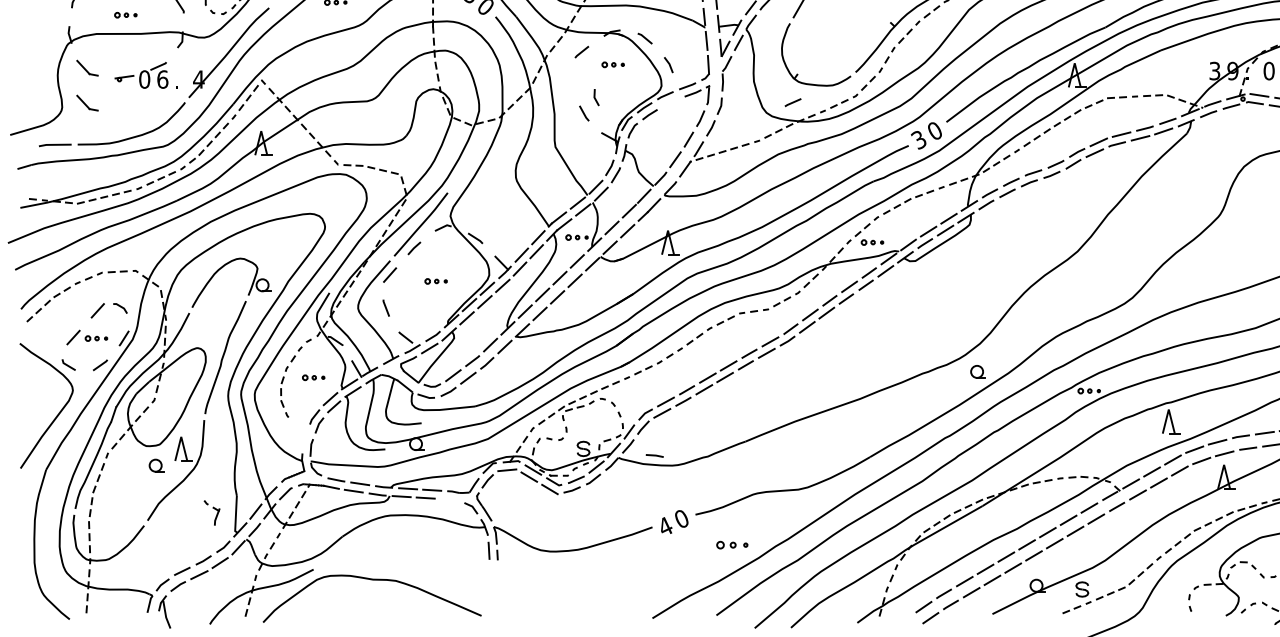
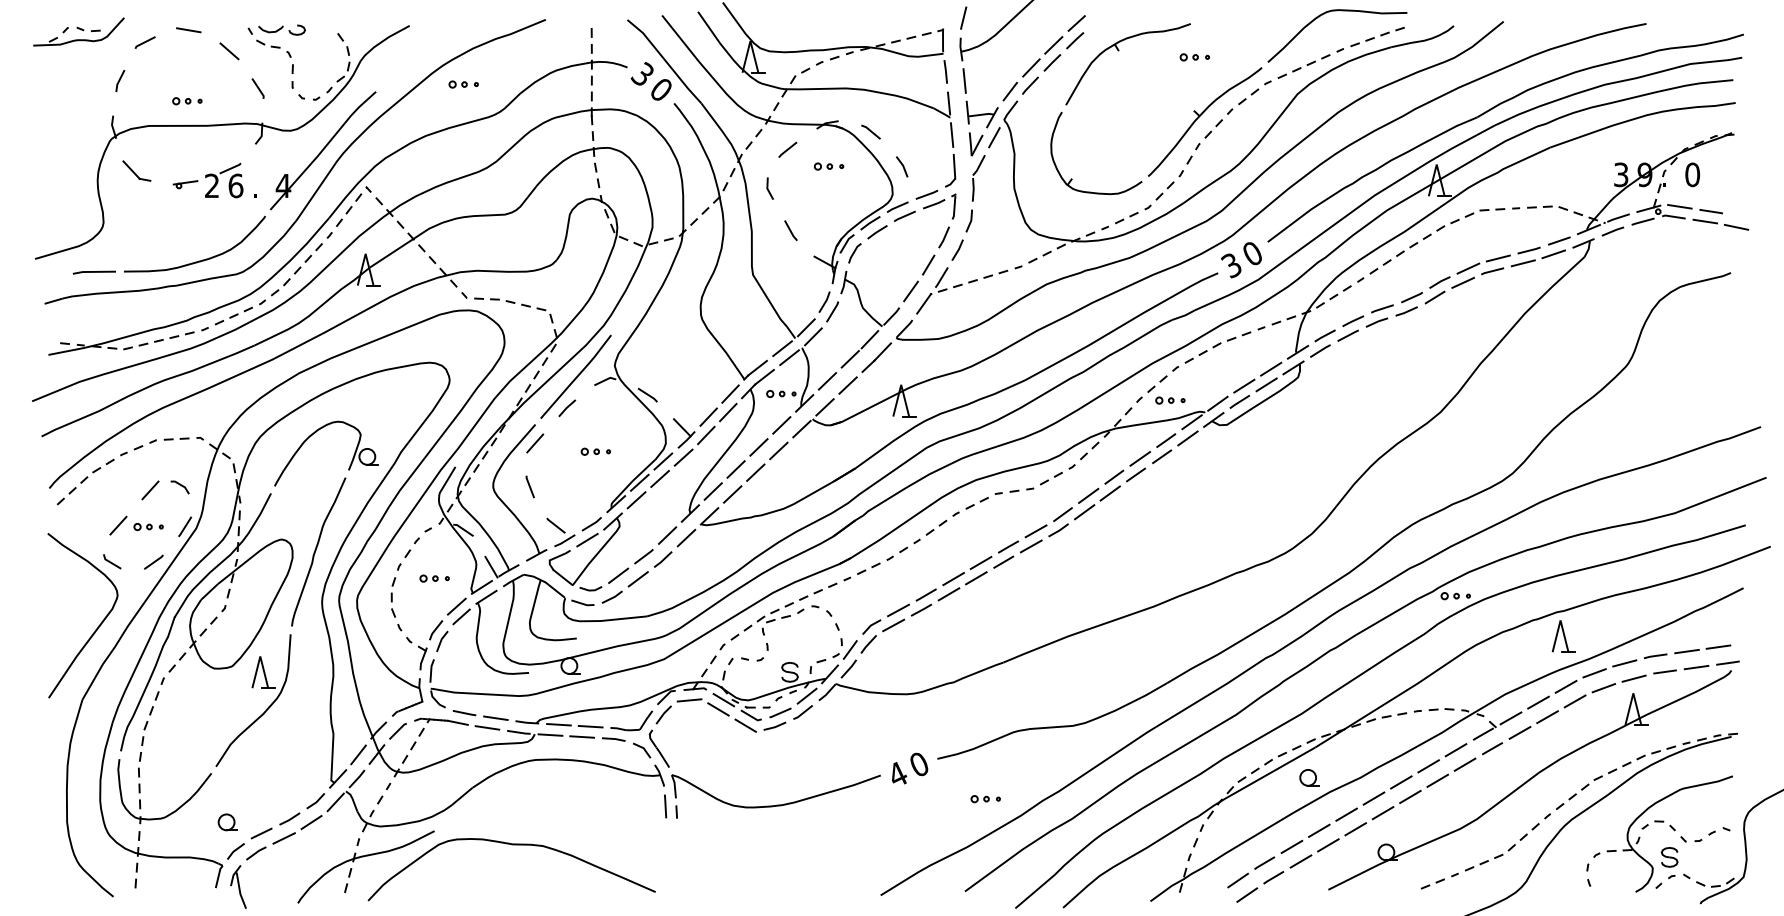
text: (144, 79) -> (211, 185), 0 -> 2
line: (595, 97) -> (768, 188), moved
line: (792, 101) -> (904, 215), moved
part: (87, 102) -> (136, 216), removed
part: (978, 371) -> (1309, 777), moved
line: (654, 455) -> (613, 739), moved
part: (156, 465) -> (227, 822), moved
part: (211, 512) -> (416, 653), moved
part: (732, 545) -> (985, 799), size x0.71
part: (1082, 589) -> (1669, 857), moved

